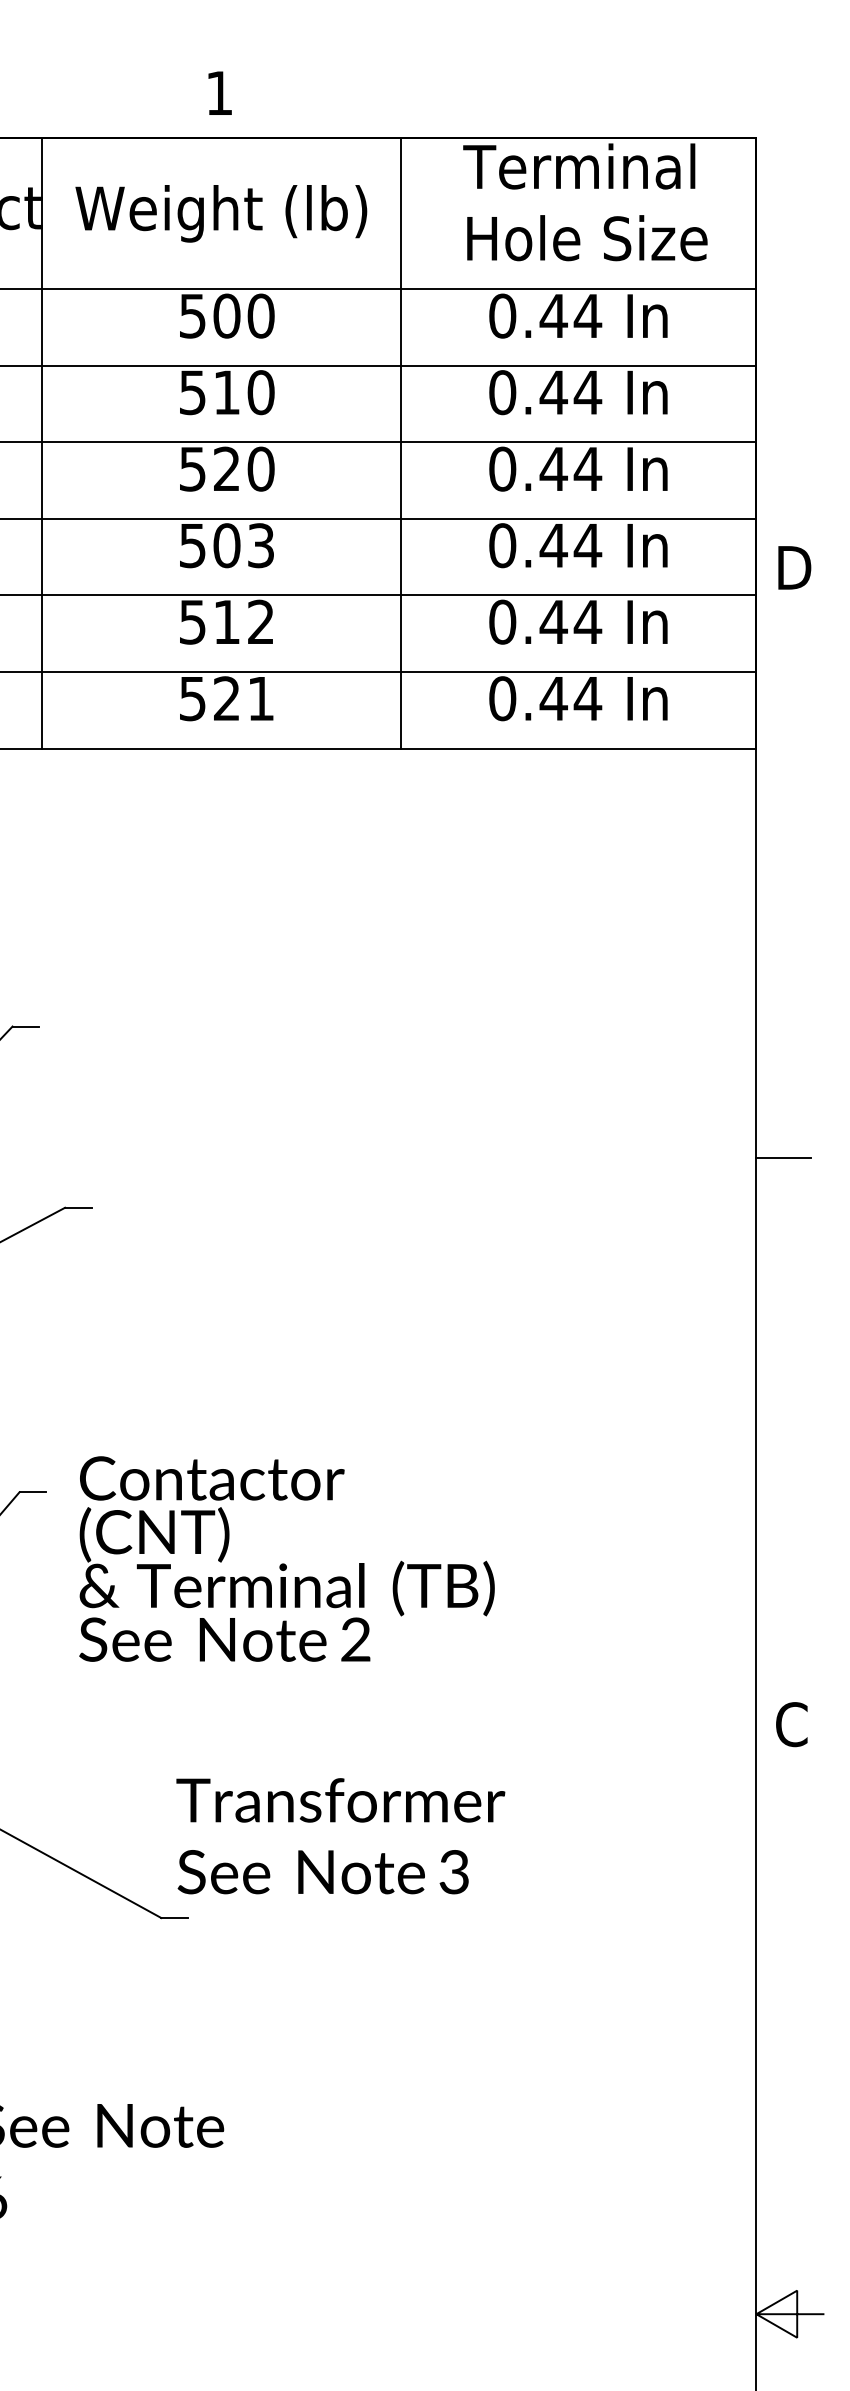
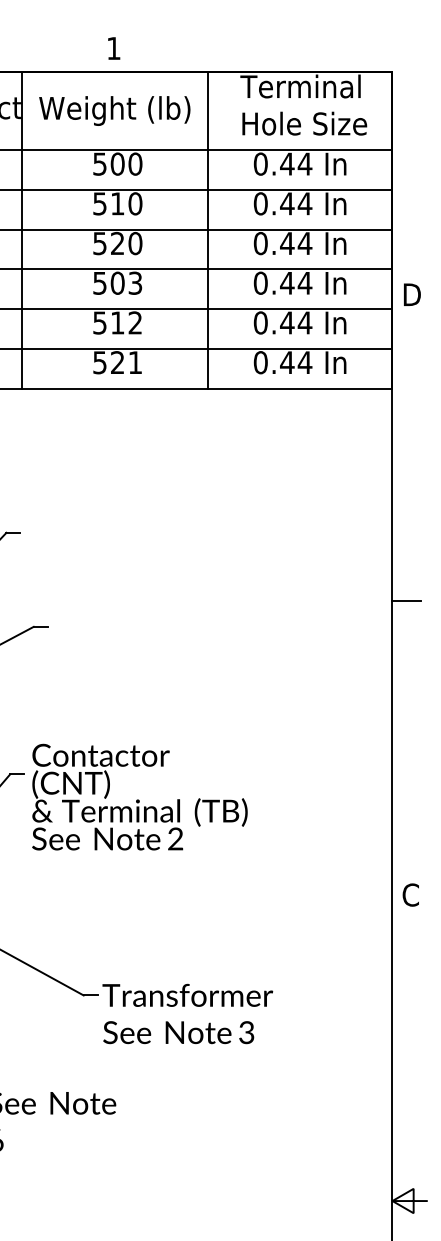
text: (286, 1557) -> (139, 796), moved
text: (340, 1835) -> (187, 1013), moved

